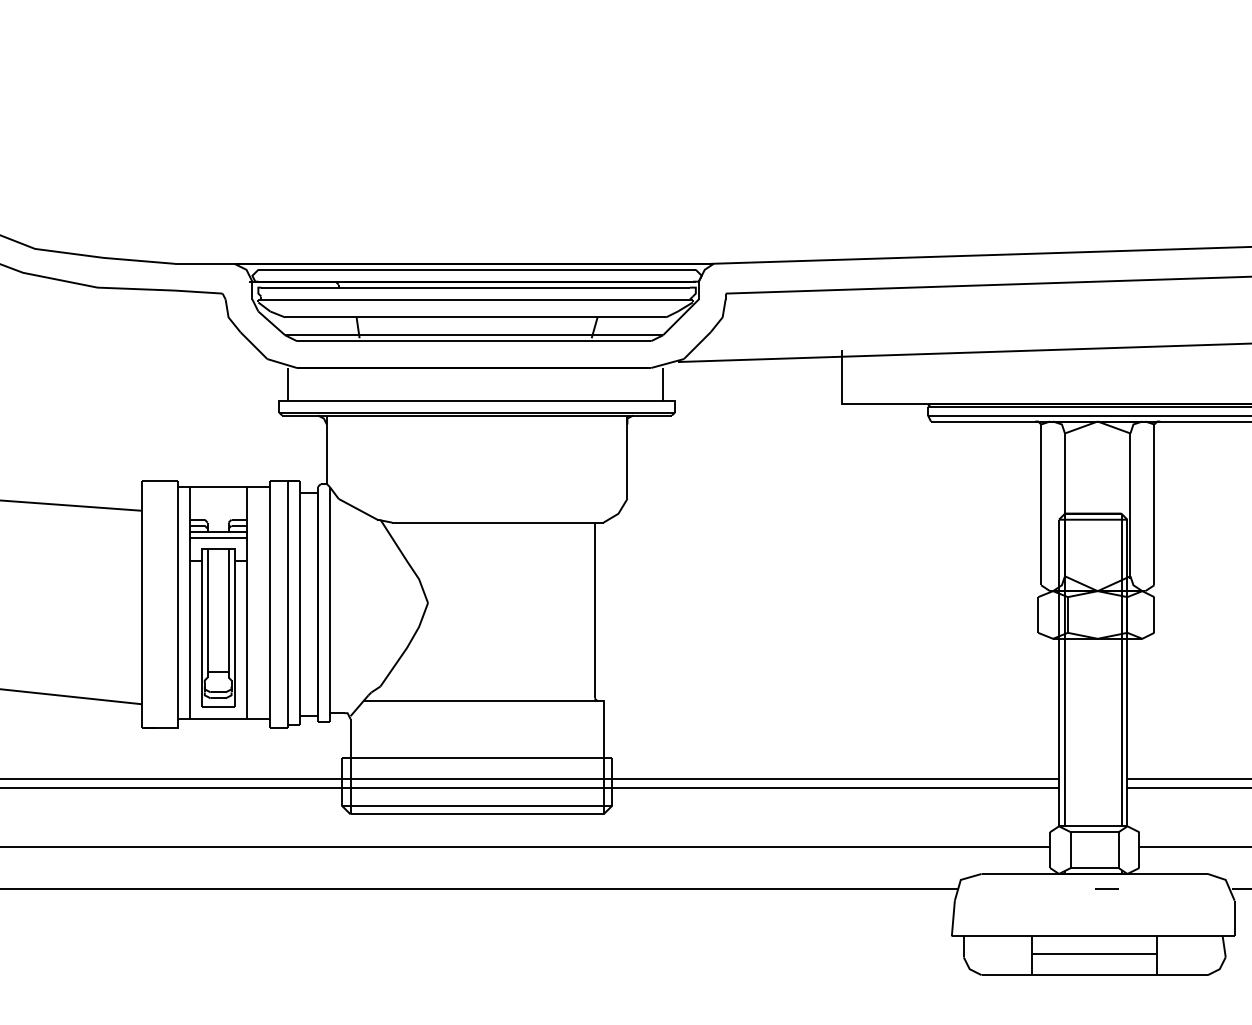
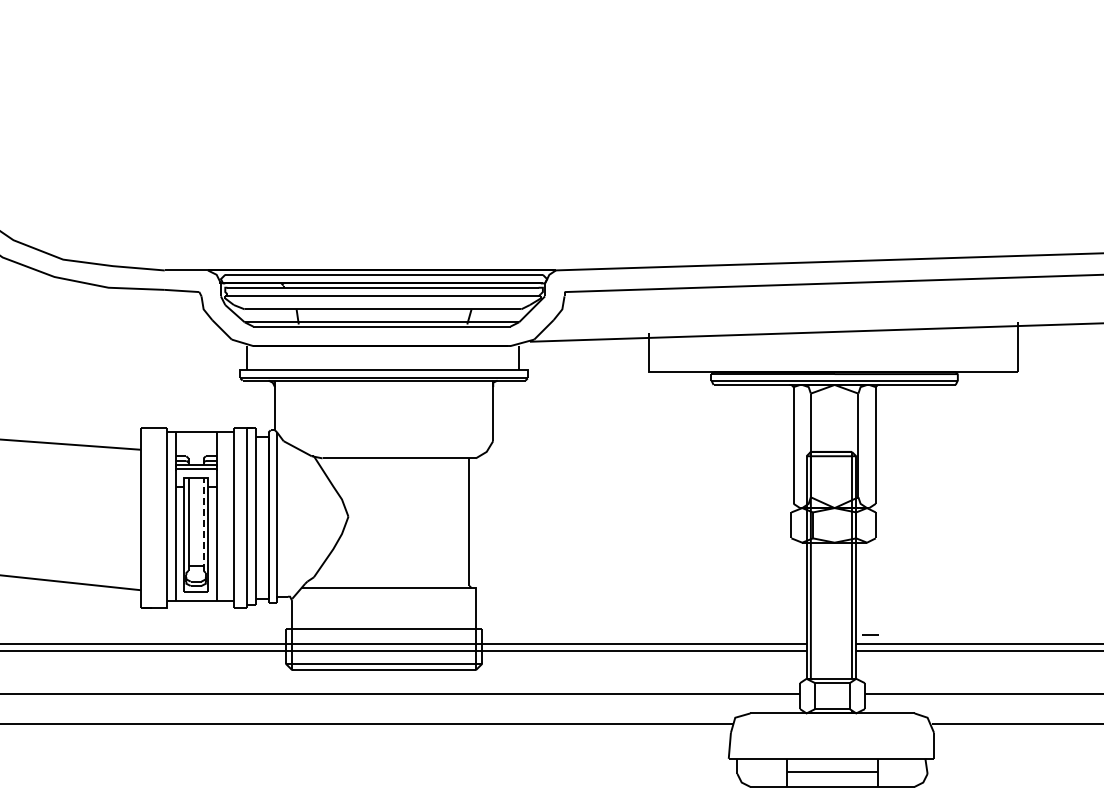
line: (228, 612) -> (203, 523), solid -> dashed
line: (1107, 887) -> (870, 634), moved

